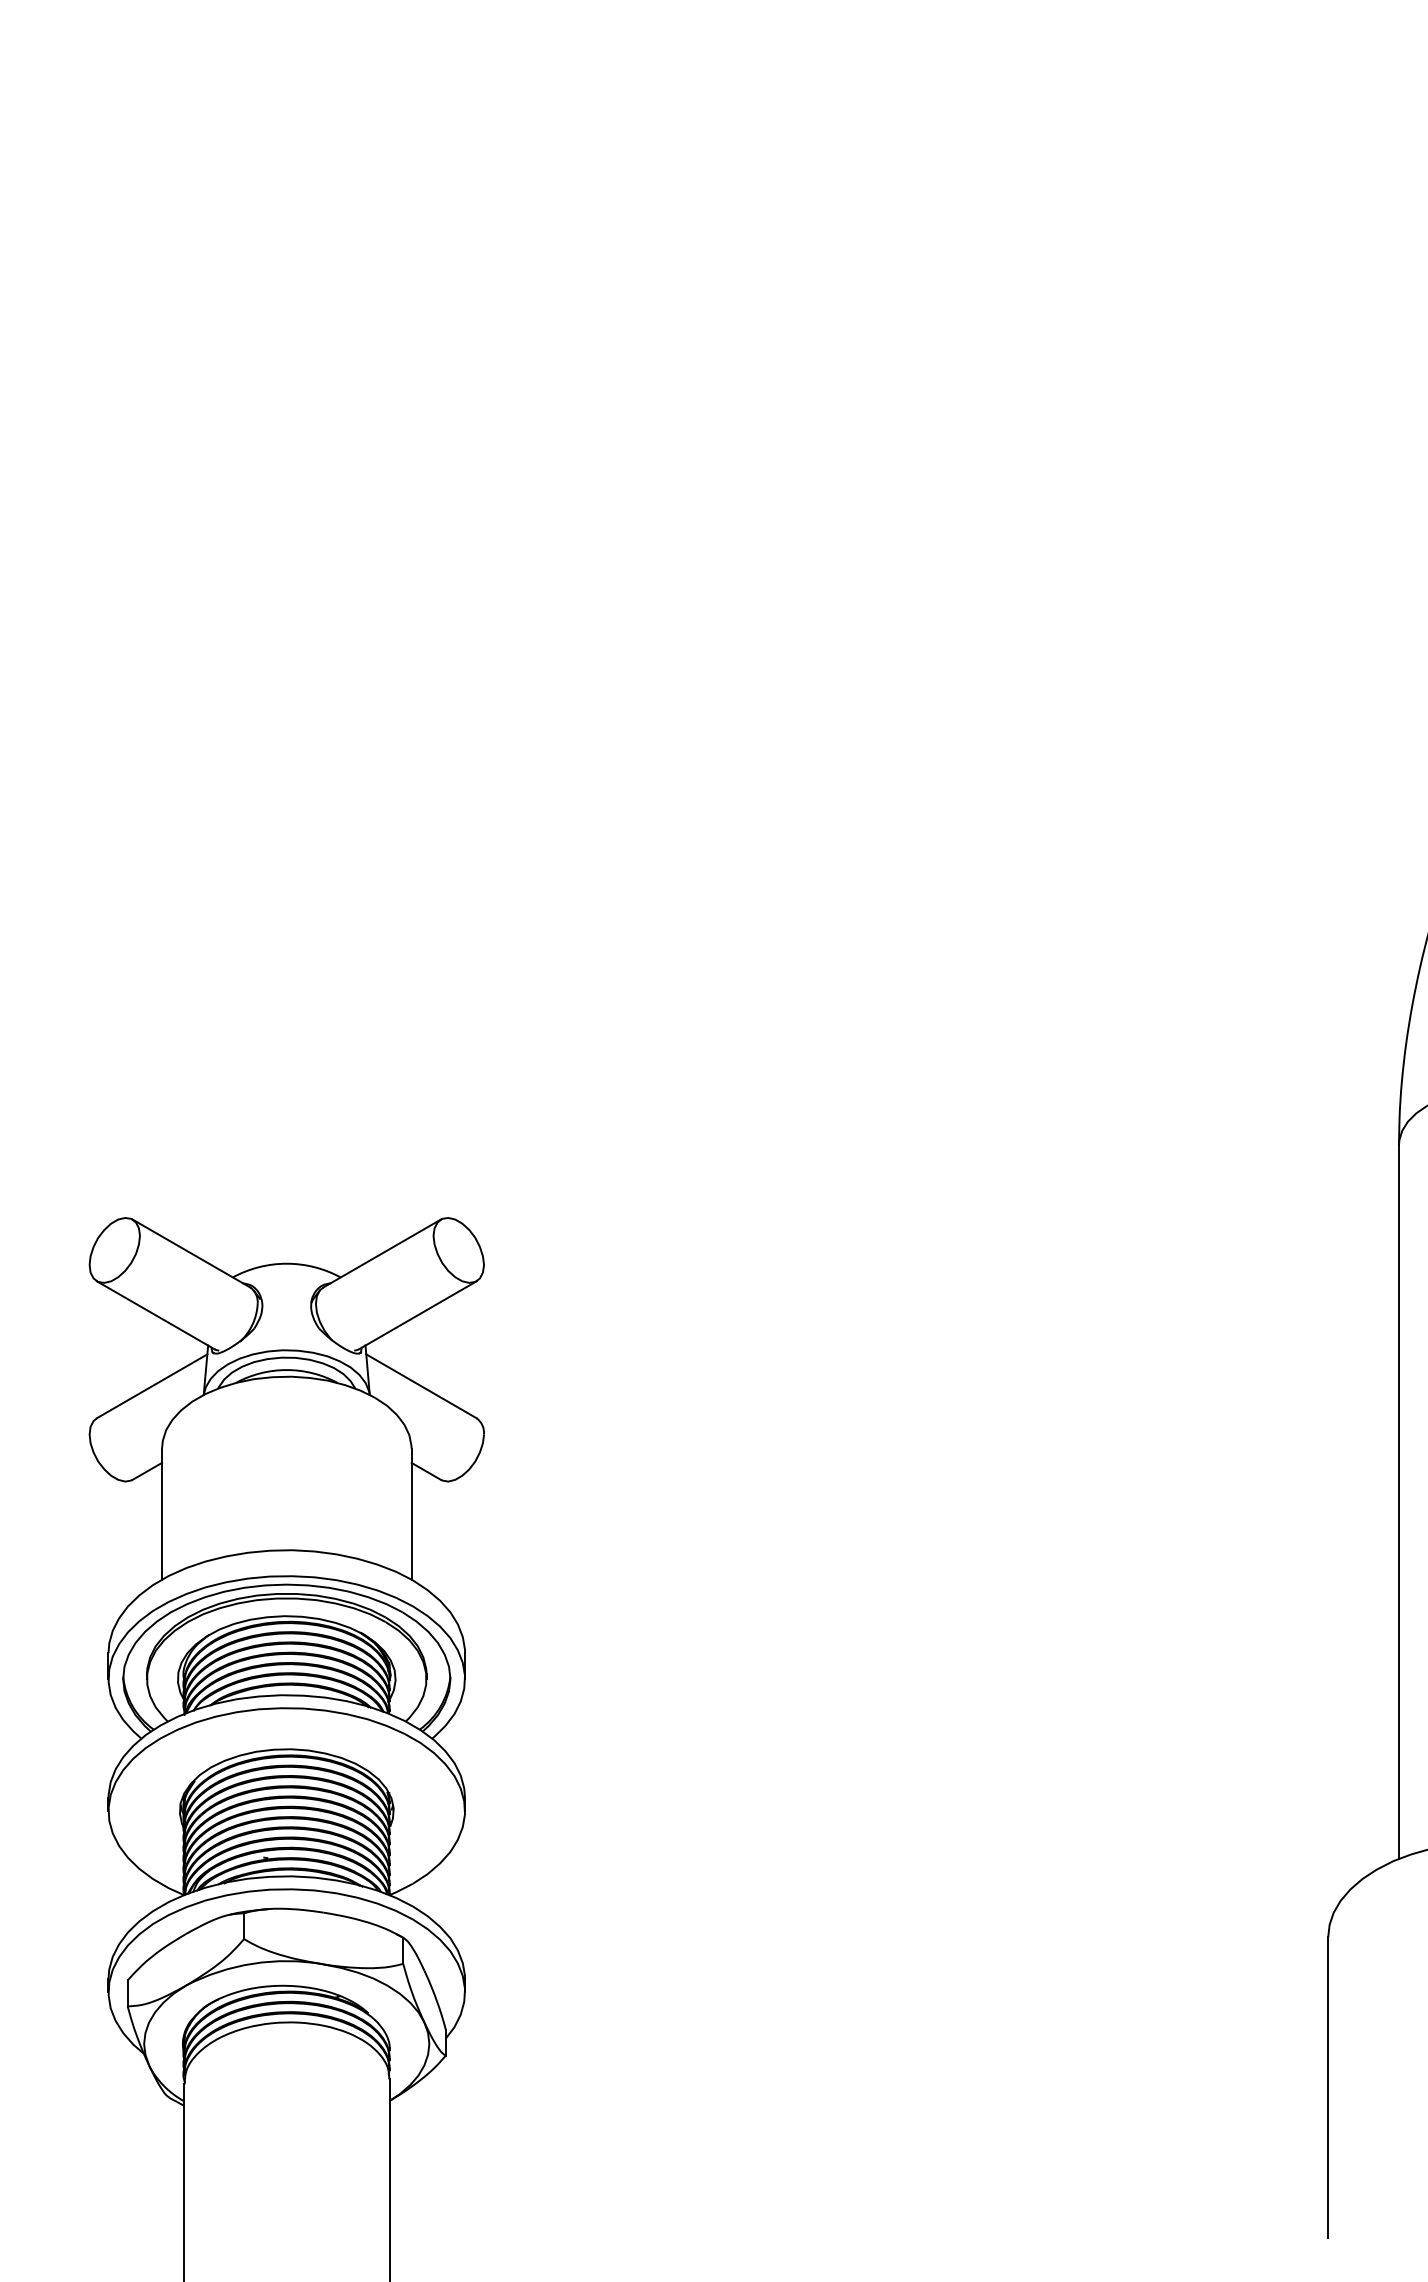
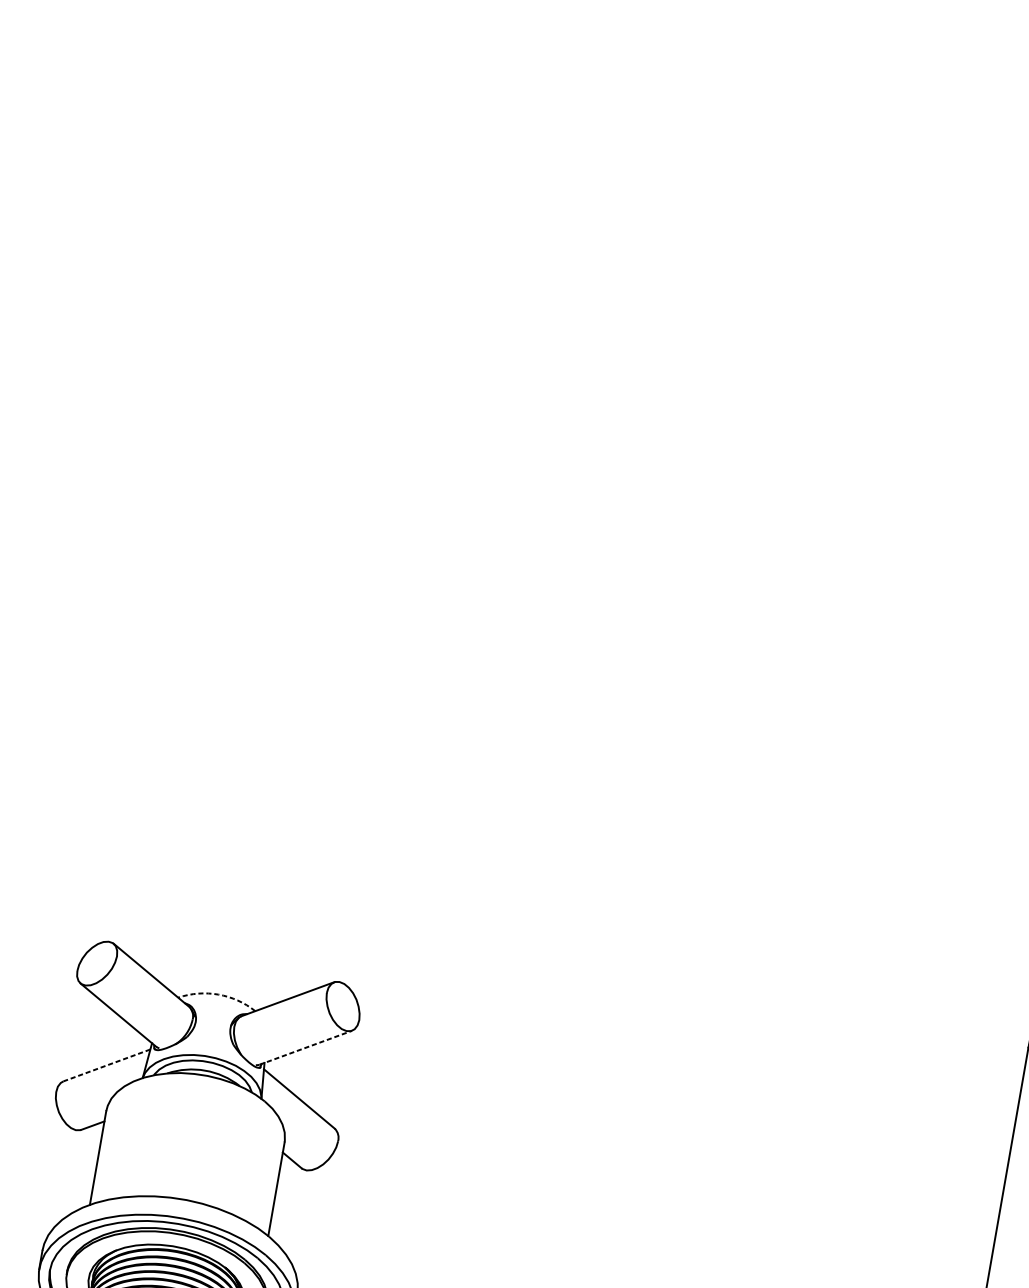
arc: (286, 1263) -> (218, 994), solid -> dashed
line: (417, 1315) -> (305, 1047), solid -> dashed
line: (152, 1386) -> (107, 1065), solid -> dashed

